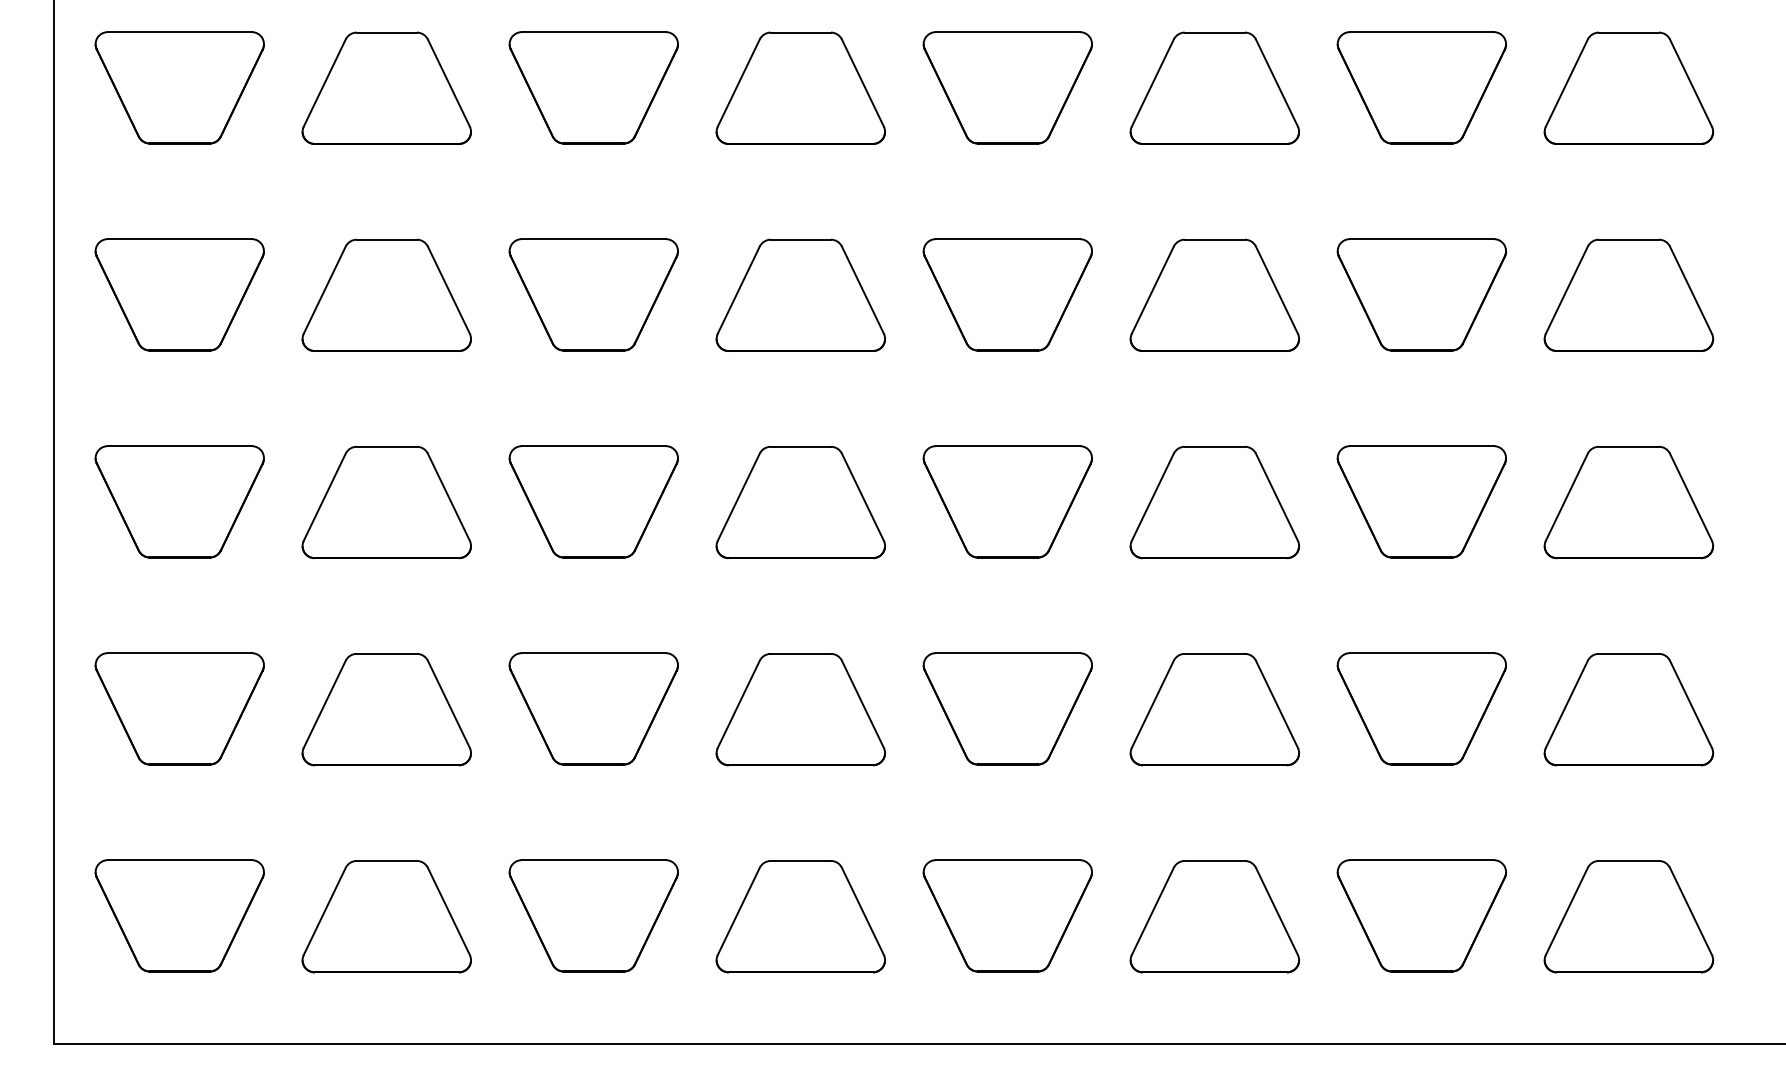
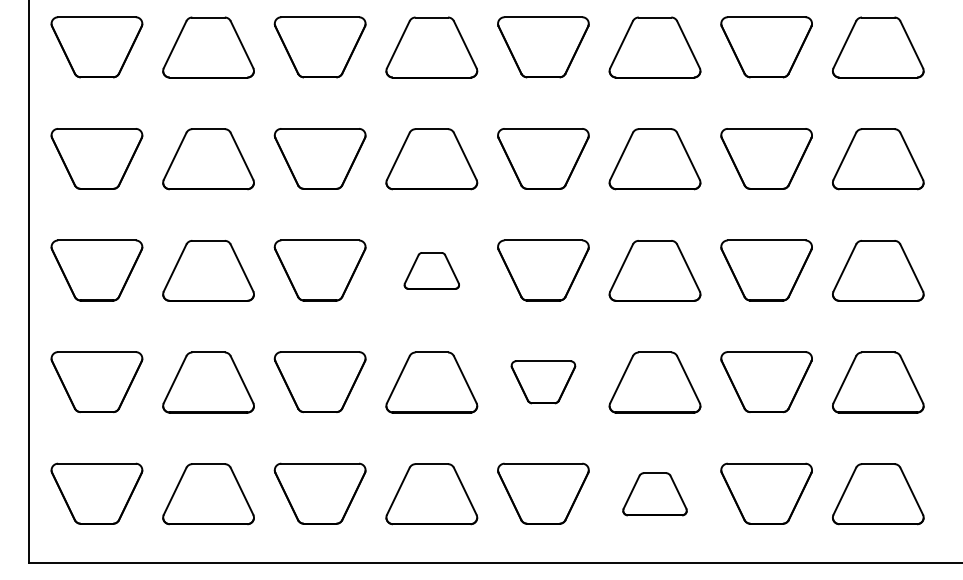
part: (800, 501) -> (431, 270), size x0.6
part: (1007, 709) -> (543, 382), size x0.7
part: (1213, 917) -> (654, 494), size x0.7

